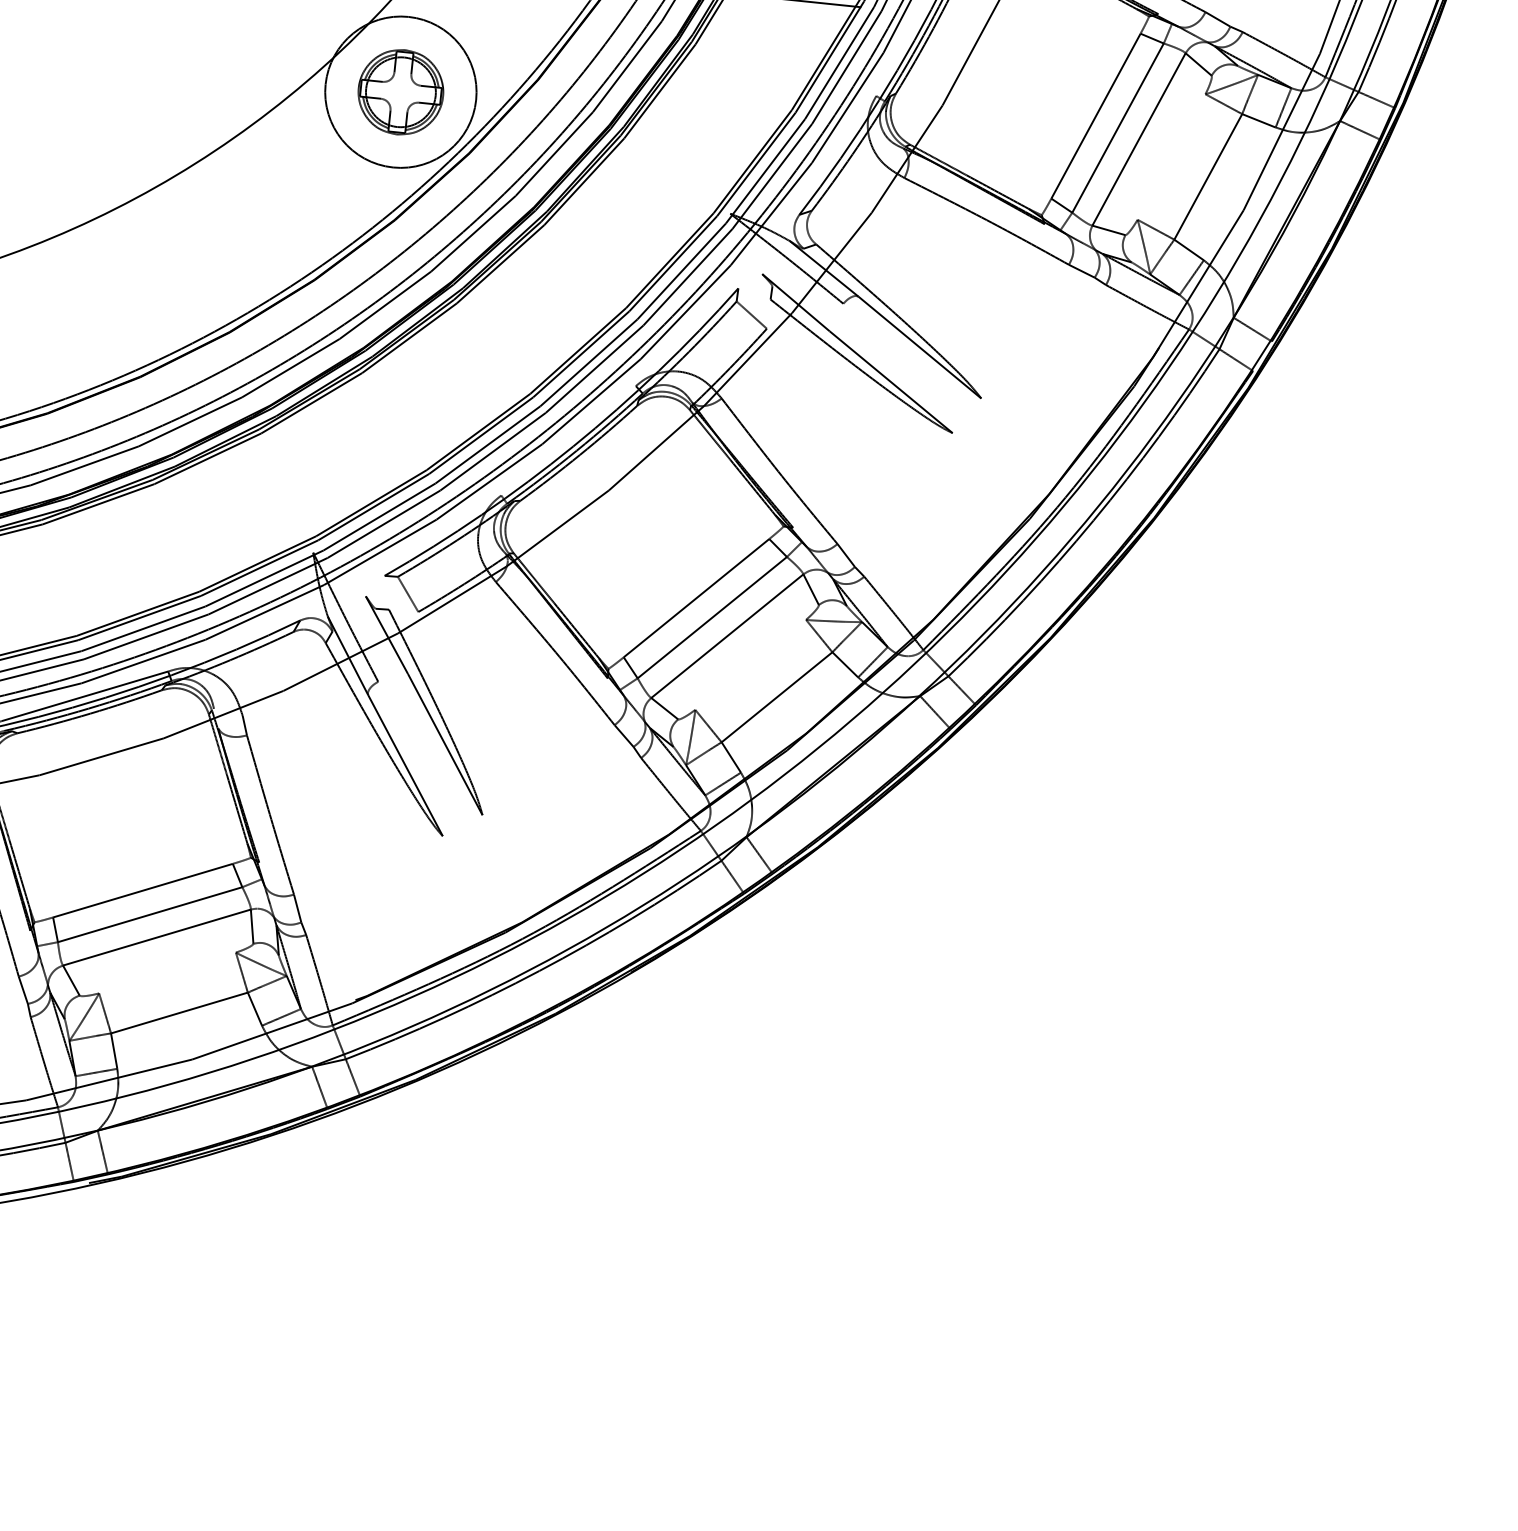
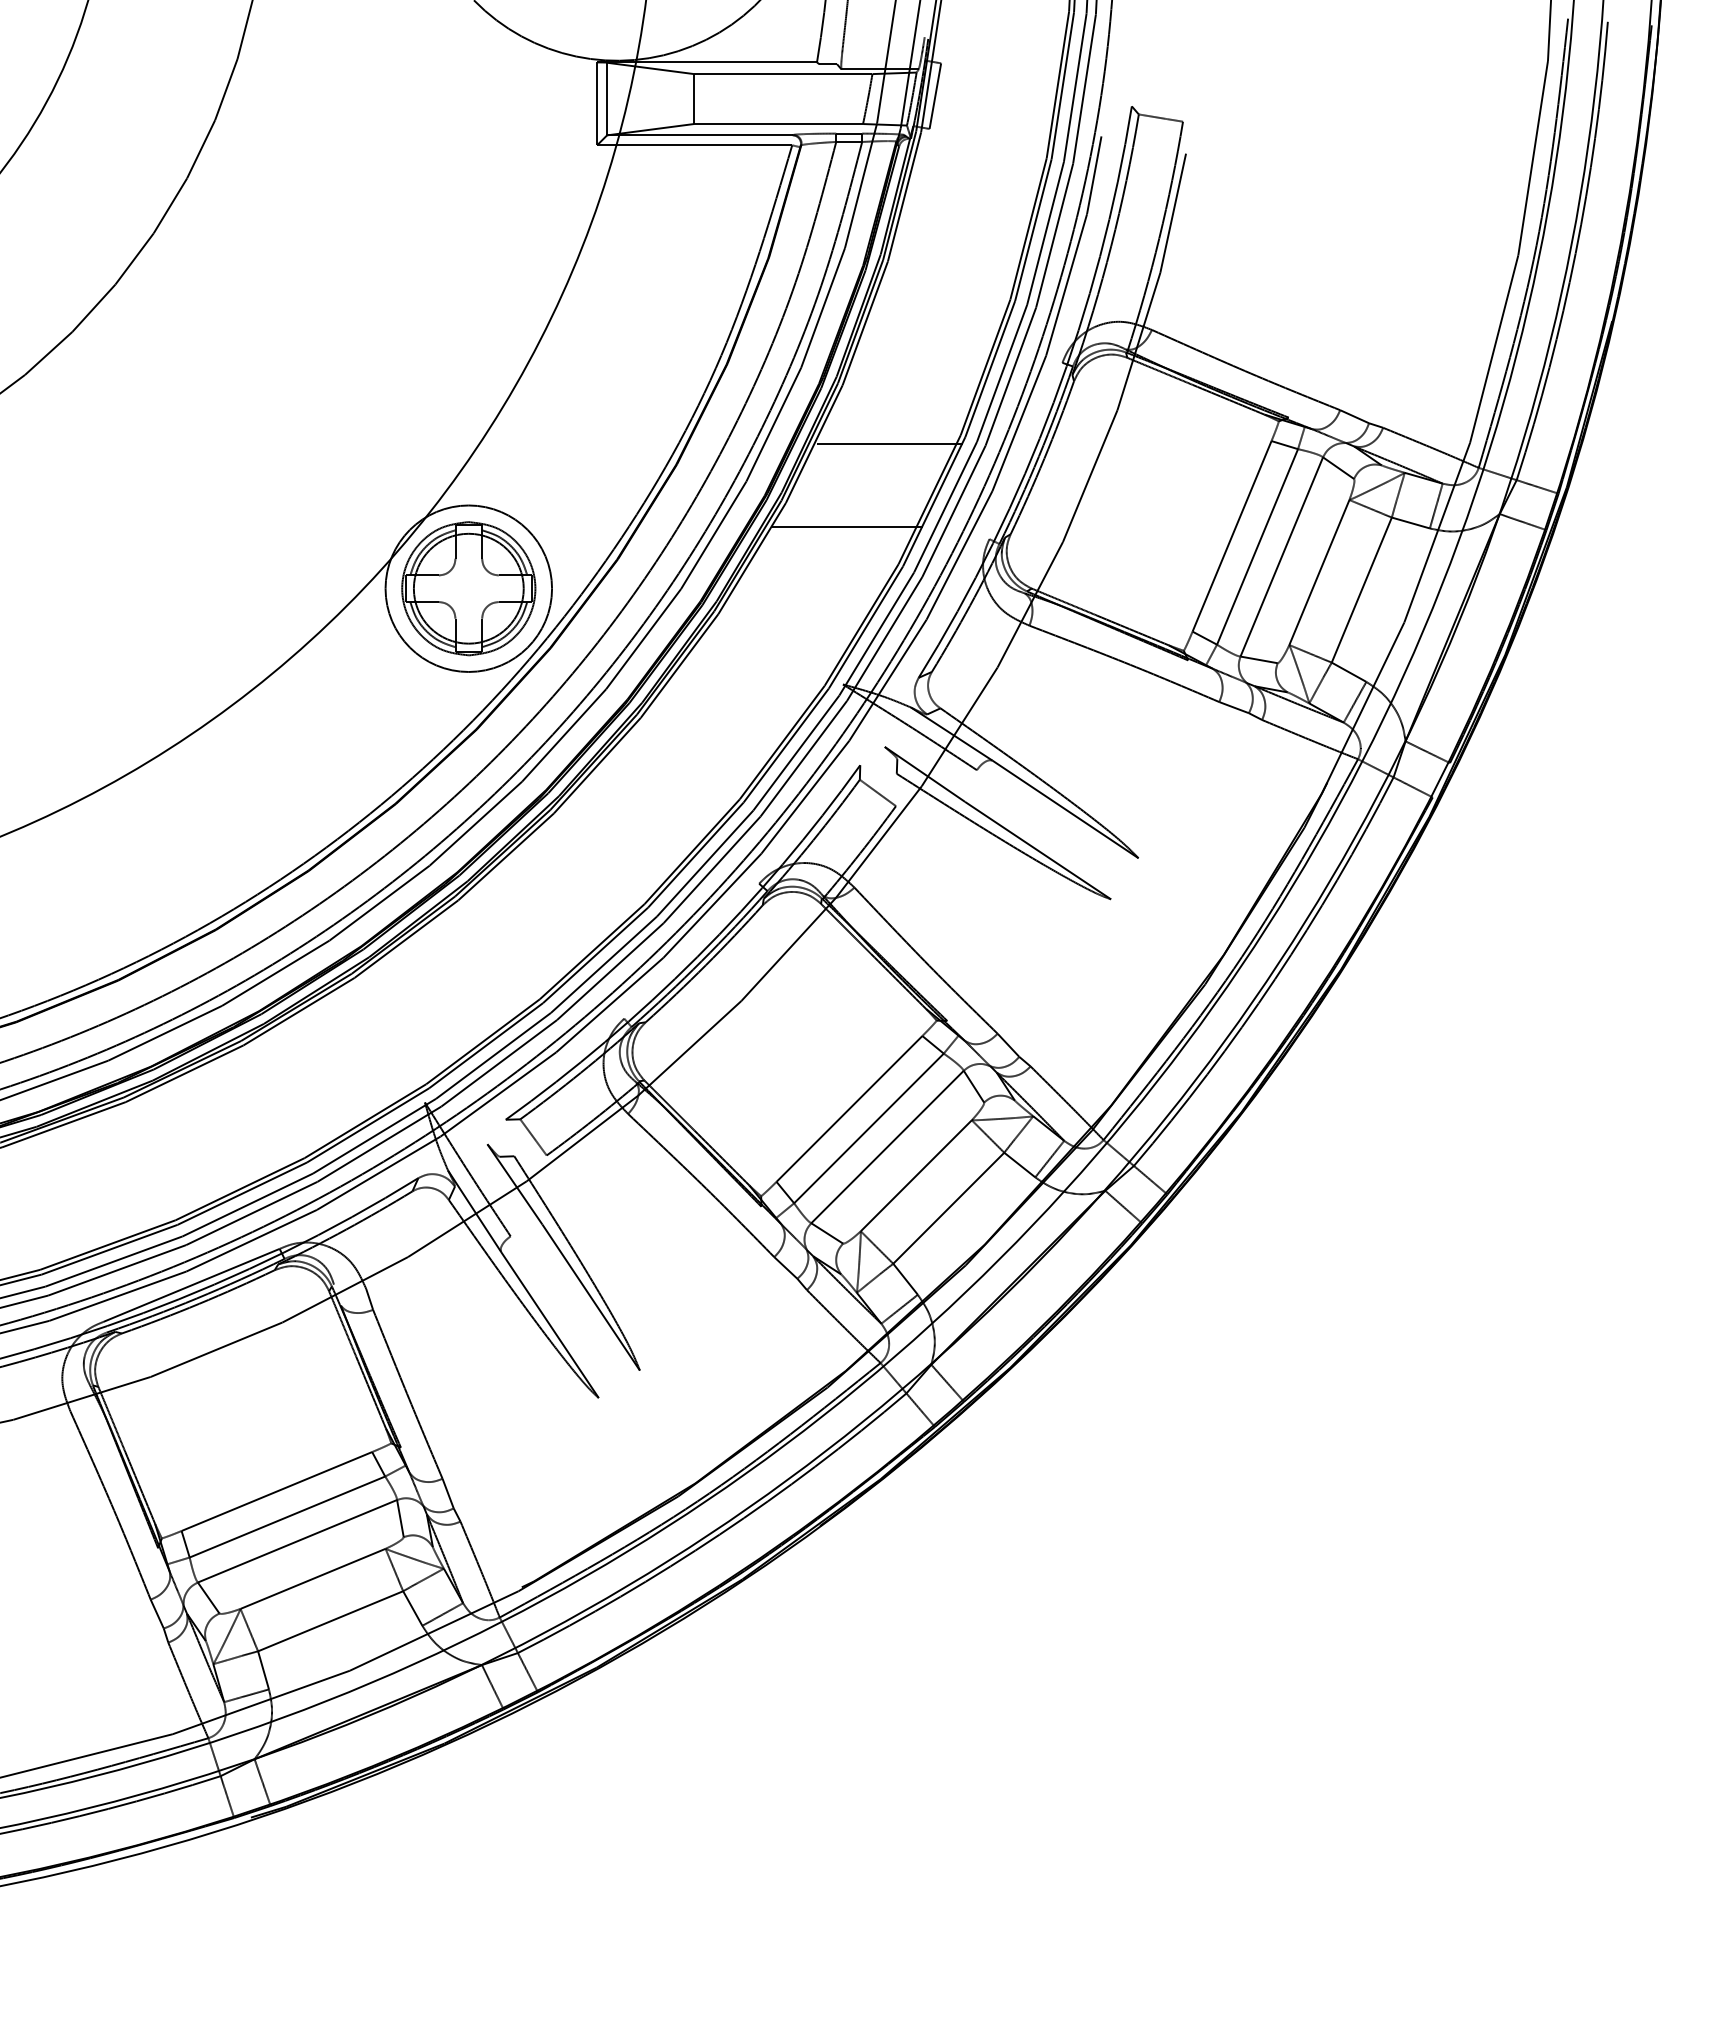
line: (749, 71) -> (847, 526), added
part: (400, 91) -> (468, 588), size x1.43
line: (1171, 157) -> (1319, 572), added
line: (750, 664) -> (915, 1175), added
line: (167, 972) -> (312, 1578), added

